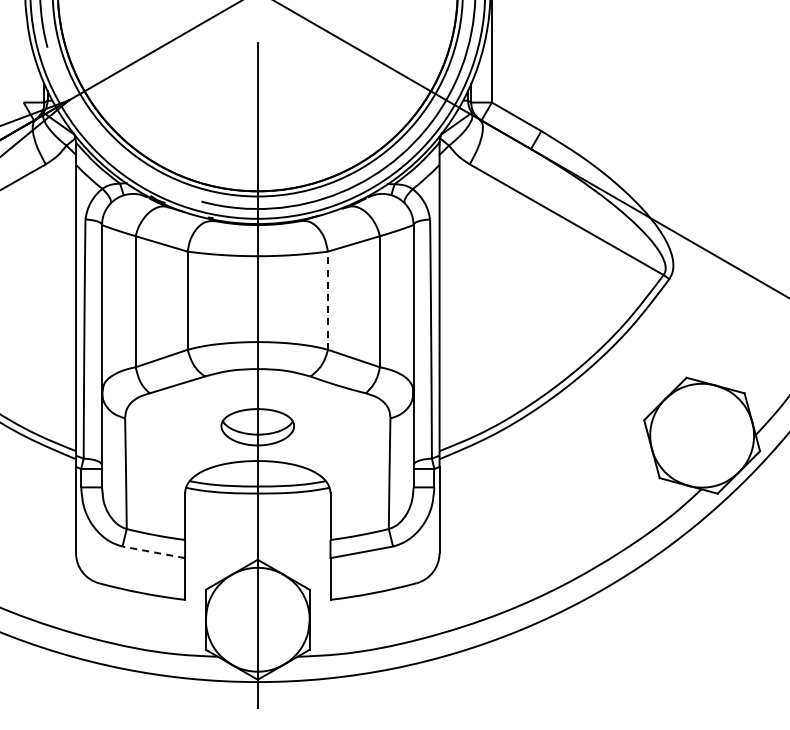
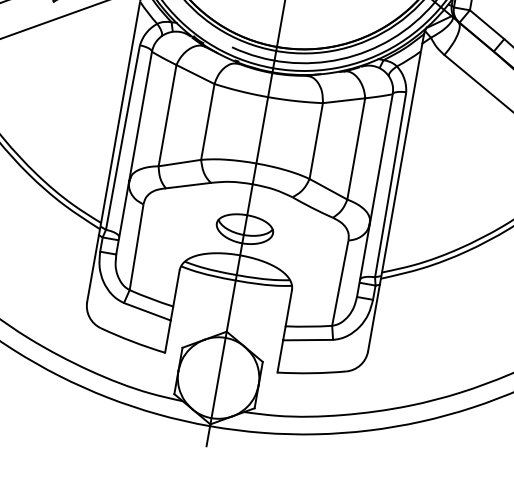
line: (327, 300) -> (315, 140), dashed -> solid
line: (153, 552) -> (147, 311), dashed -> solid

